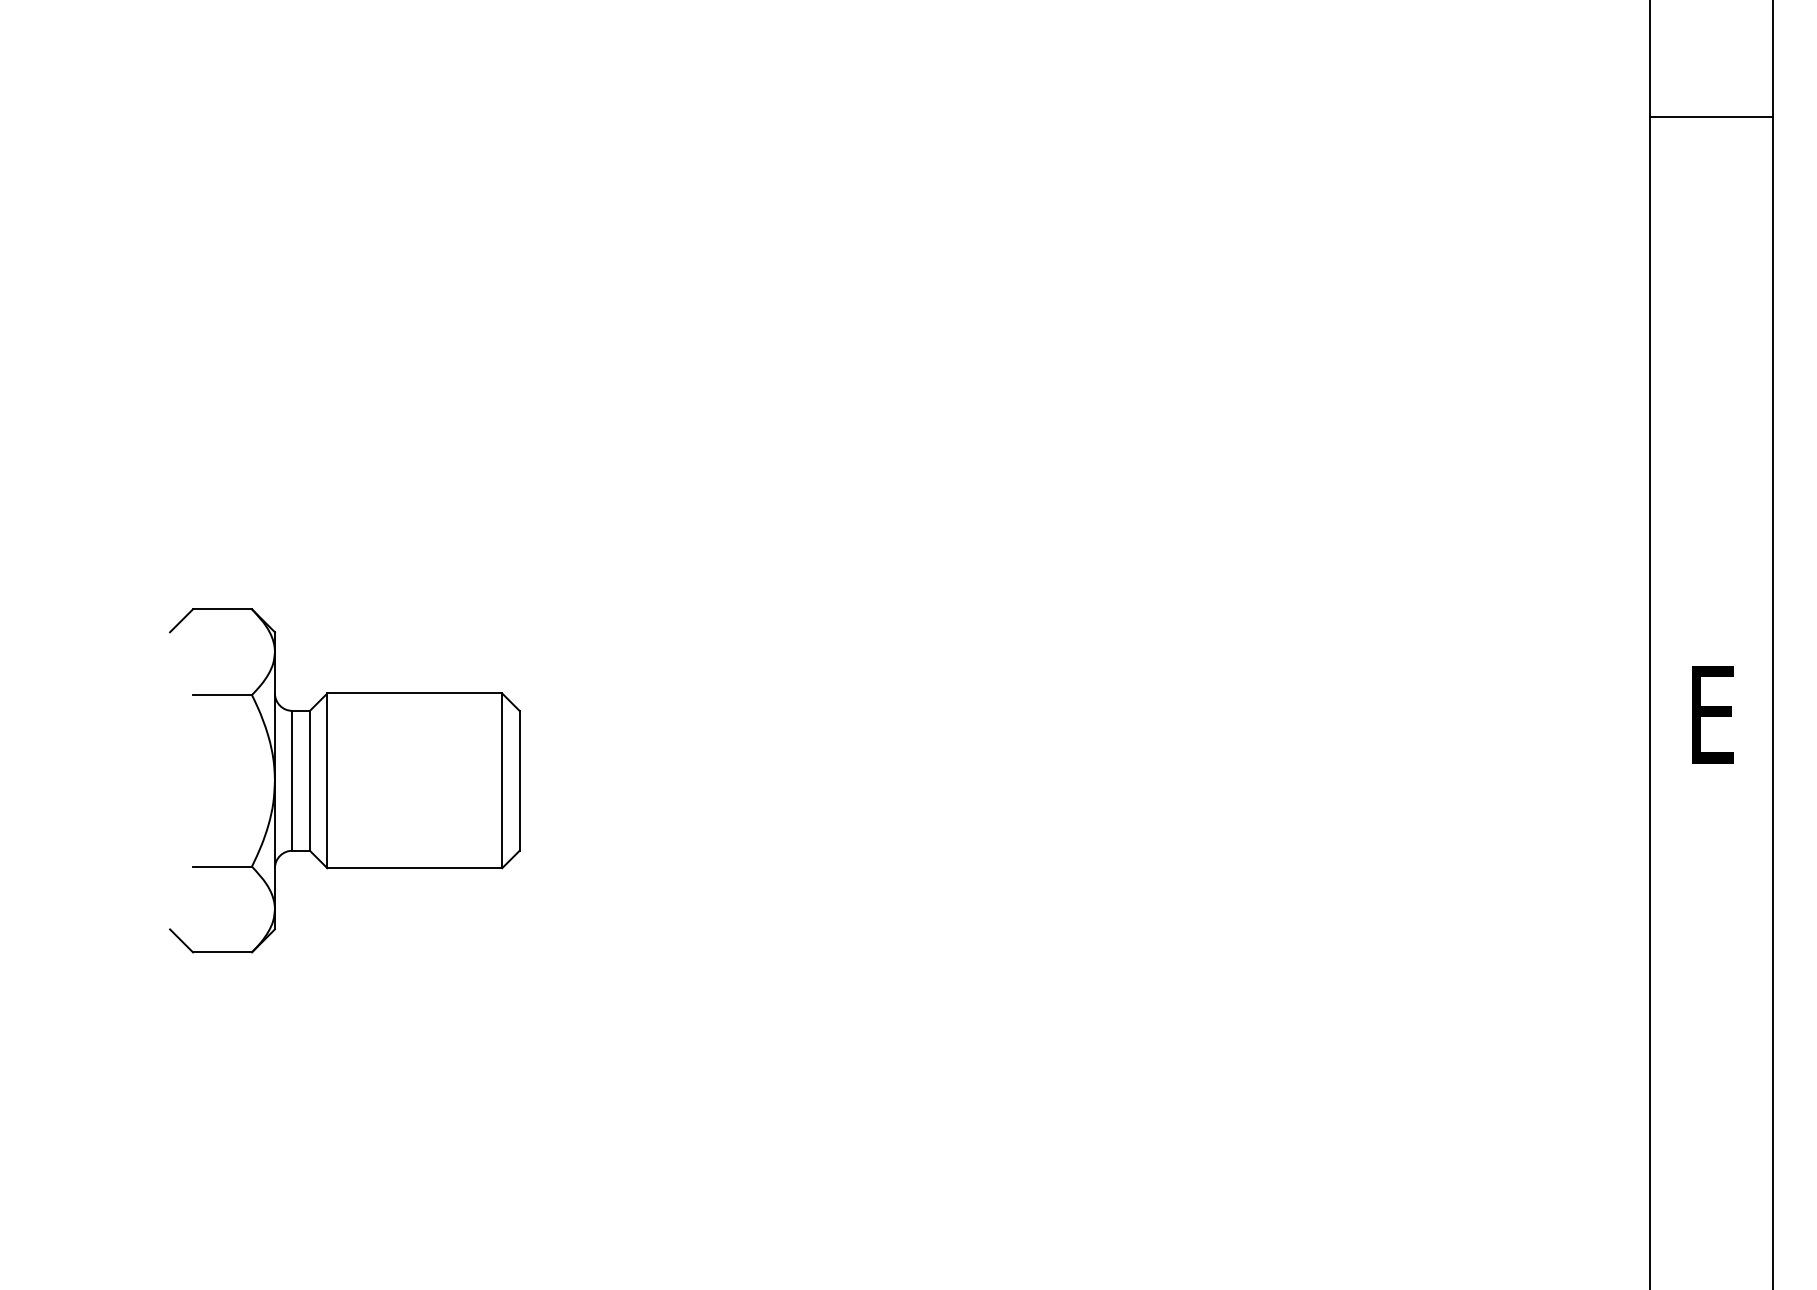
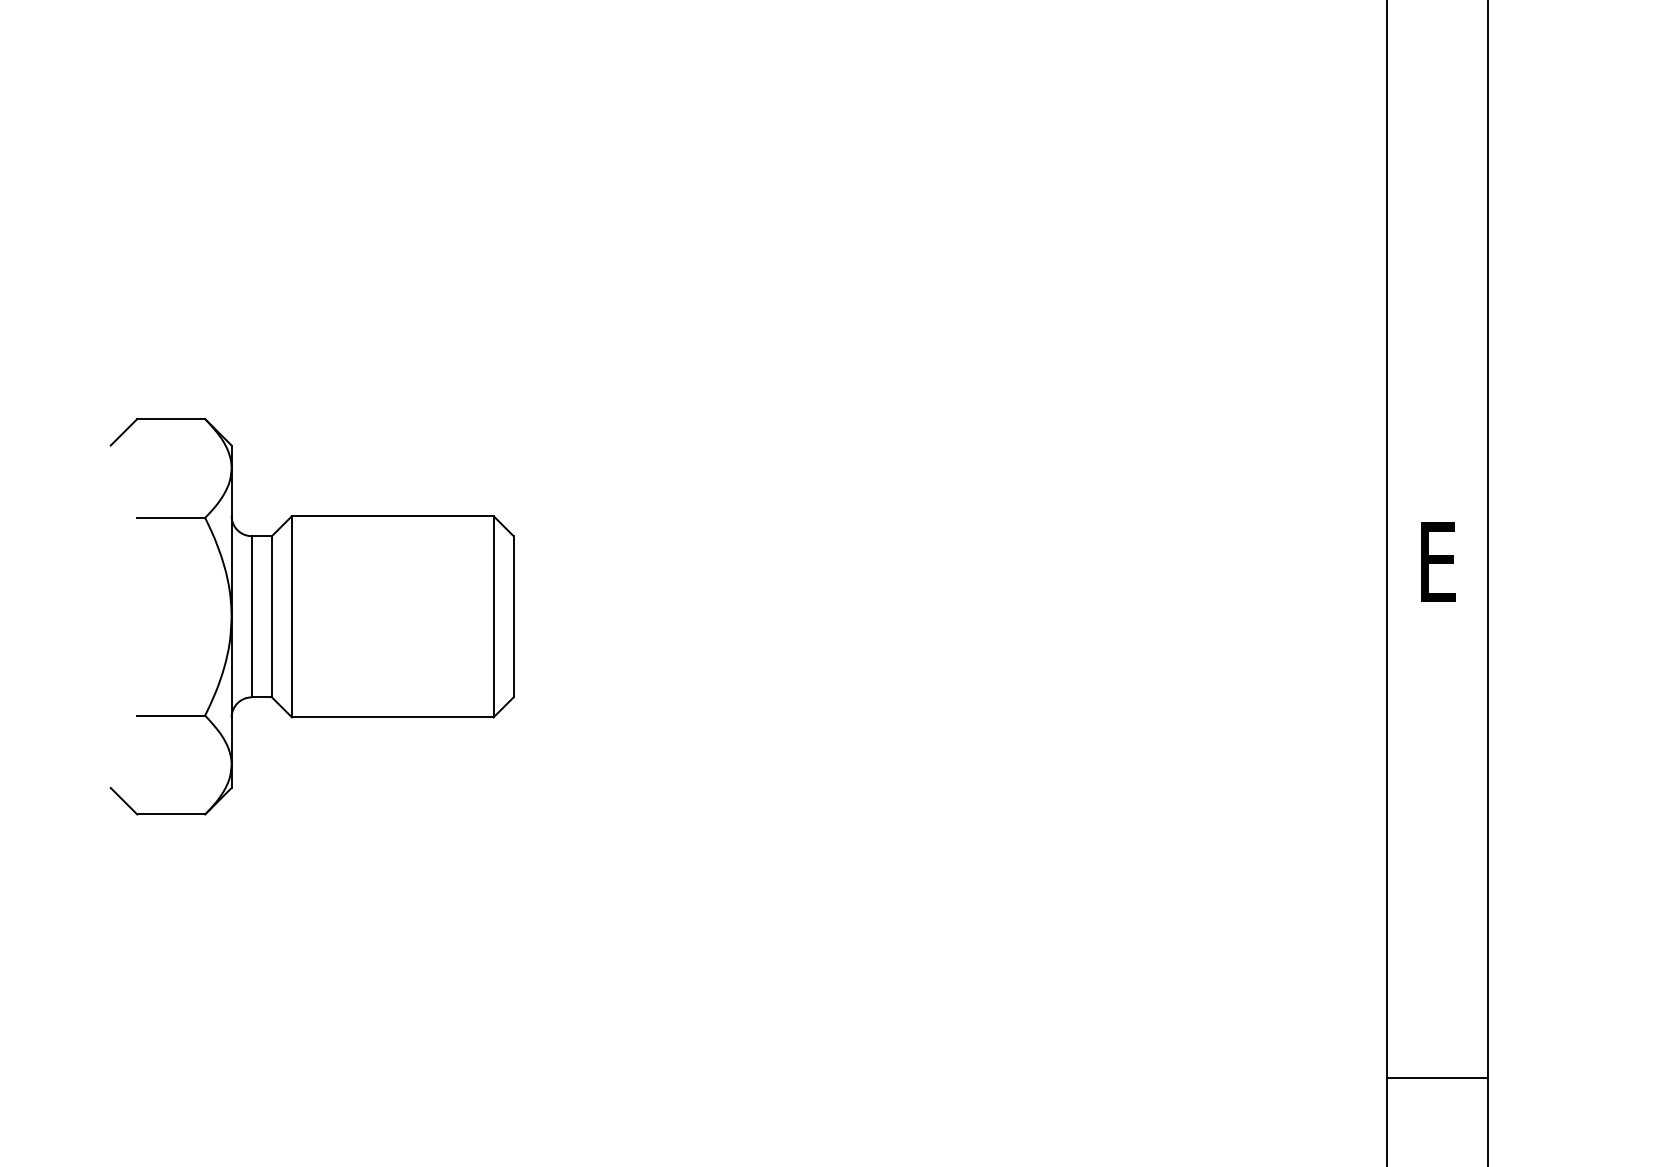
line: (1710, 117) -> (1436, 70), removed
part: (345, 780) -> (312, 616), size x1.4

